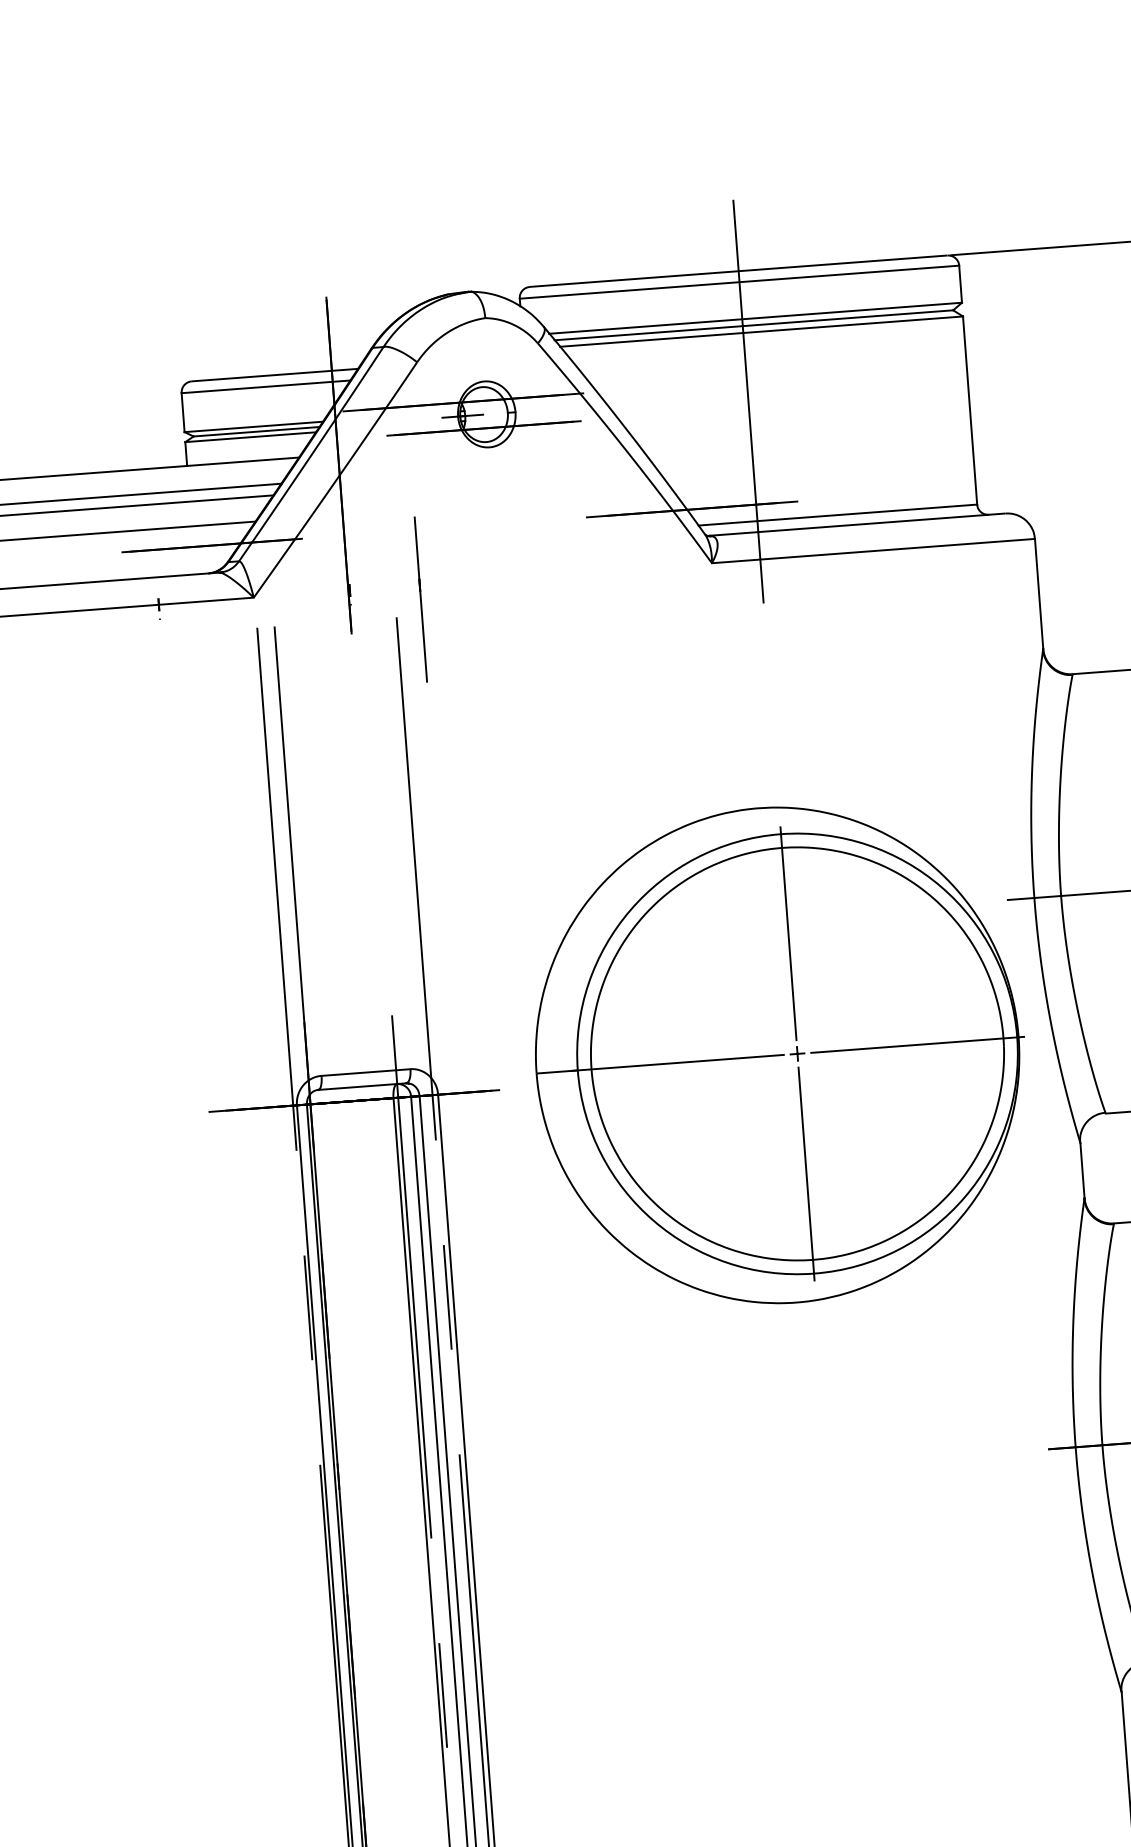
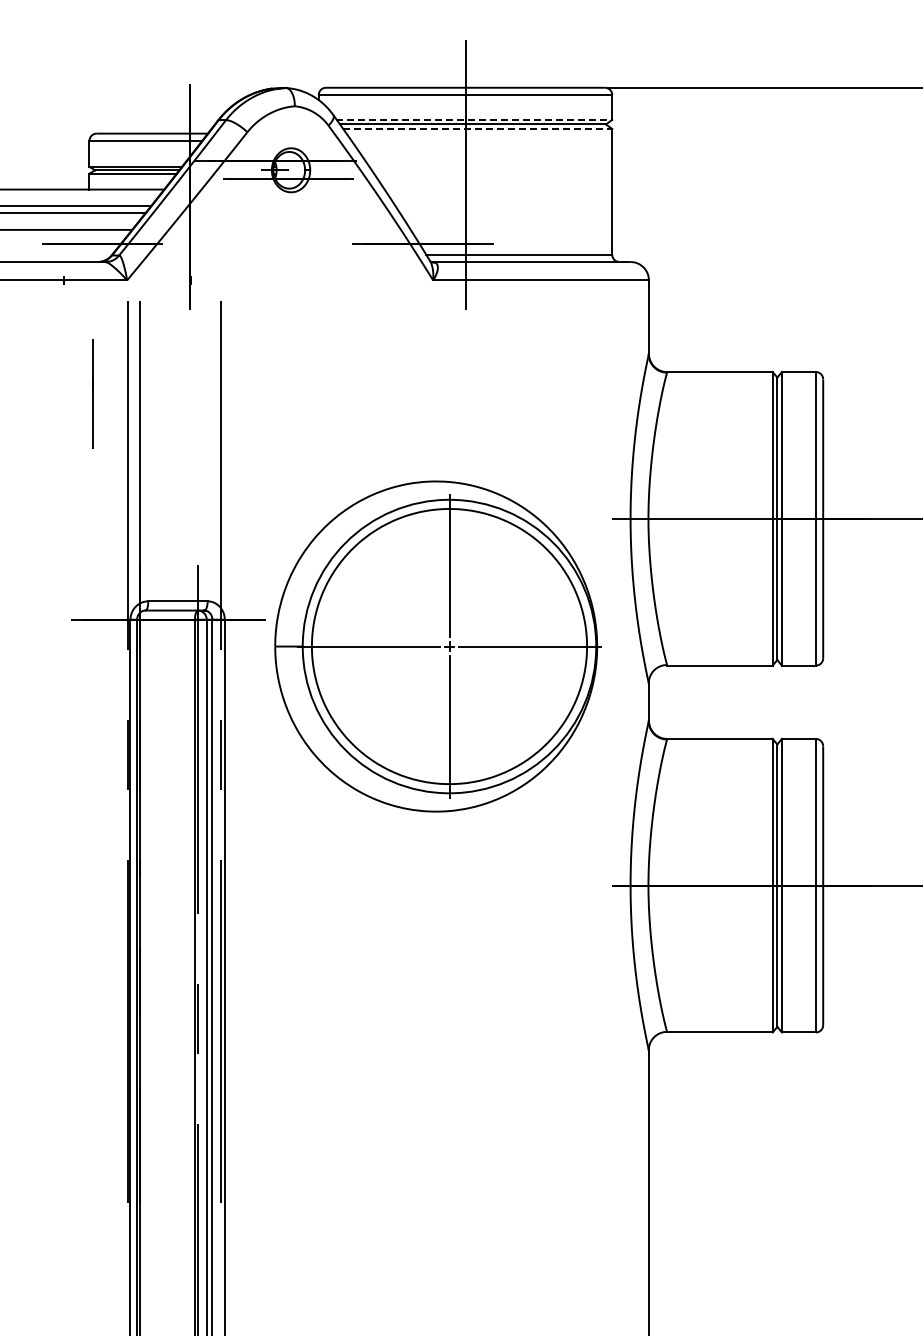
line: (755, 317) -> (474, 119), solid -> dashed
line: (761, 332) -> (477, 129), solid -> dashed
line: (420, 598) -> (92, 393), moved
part: (779, 1055) -> (437, 646), moved

